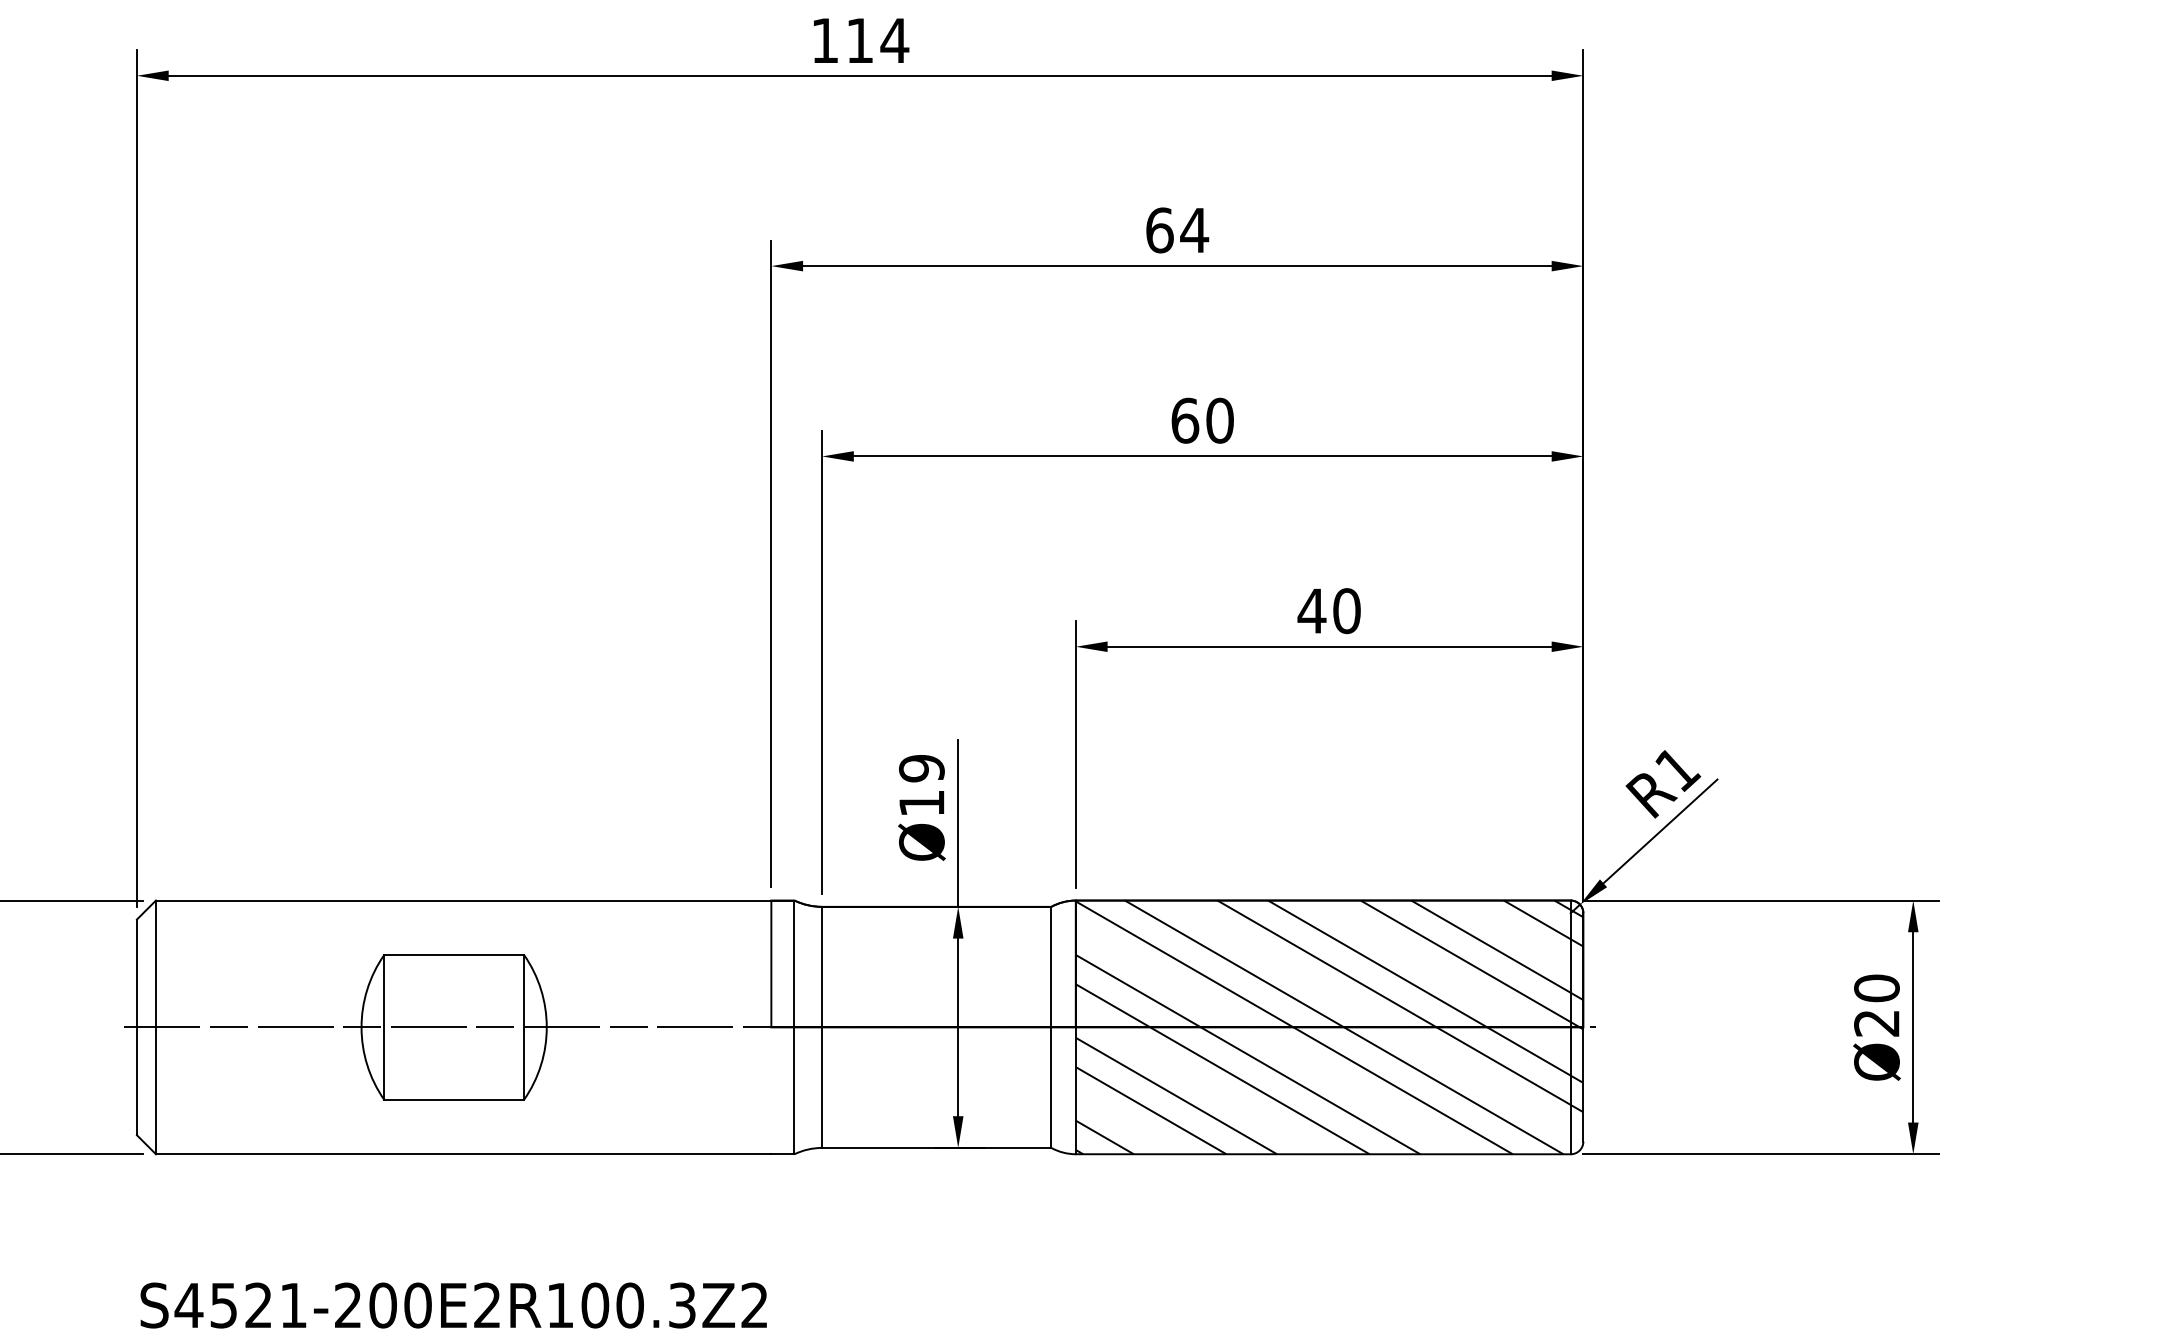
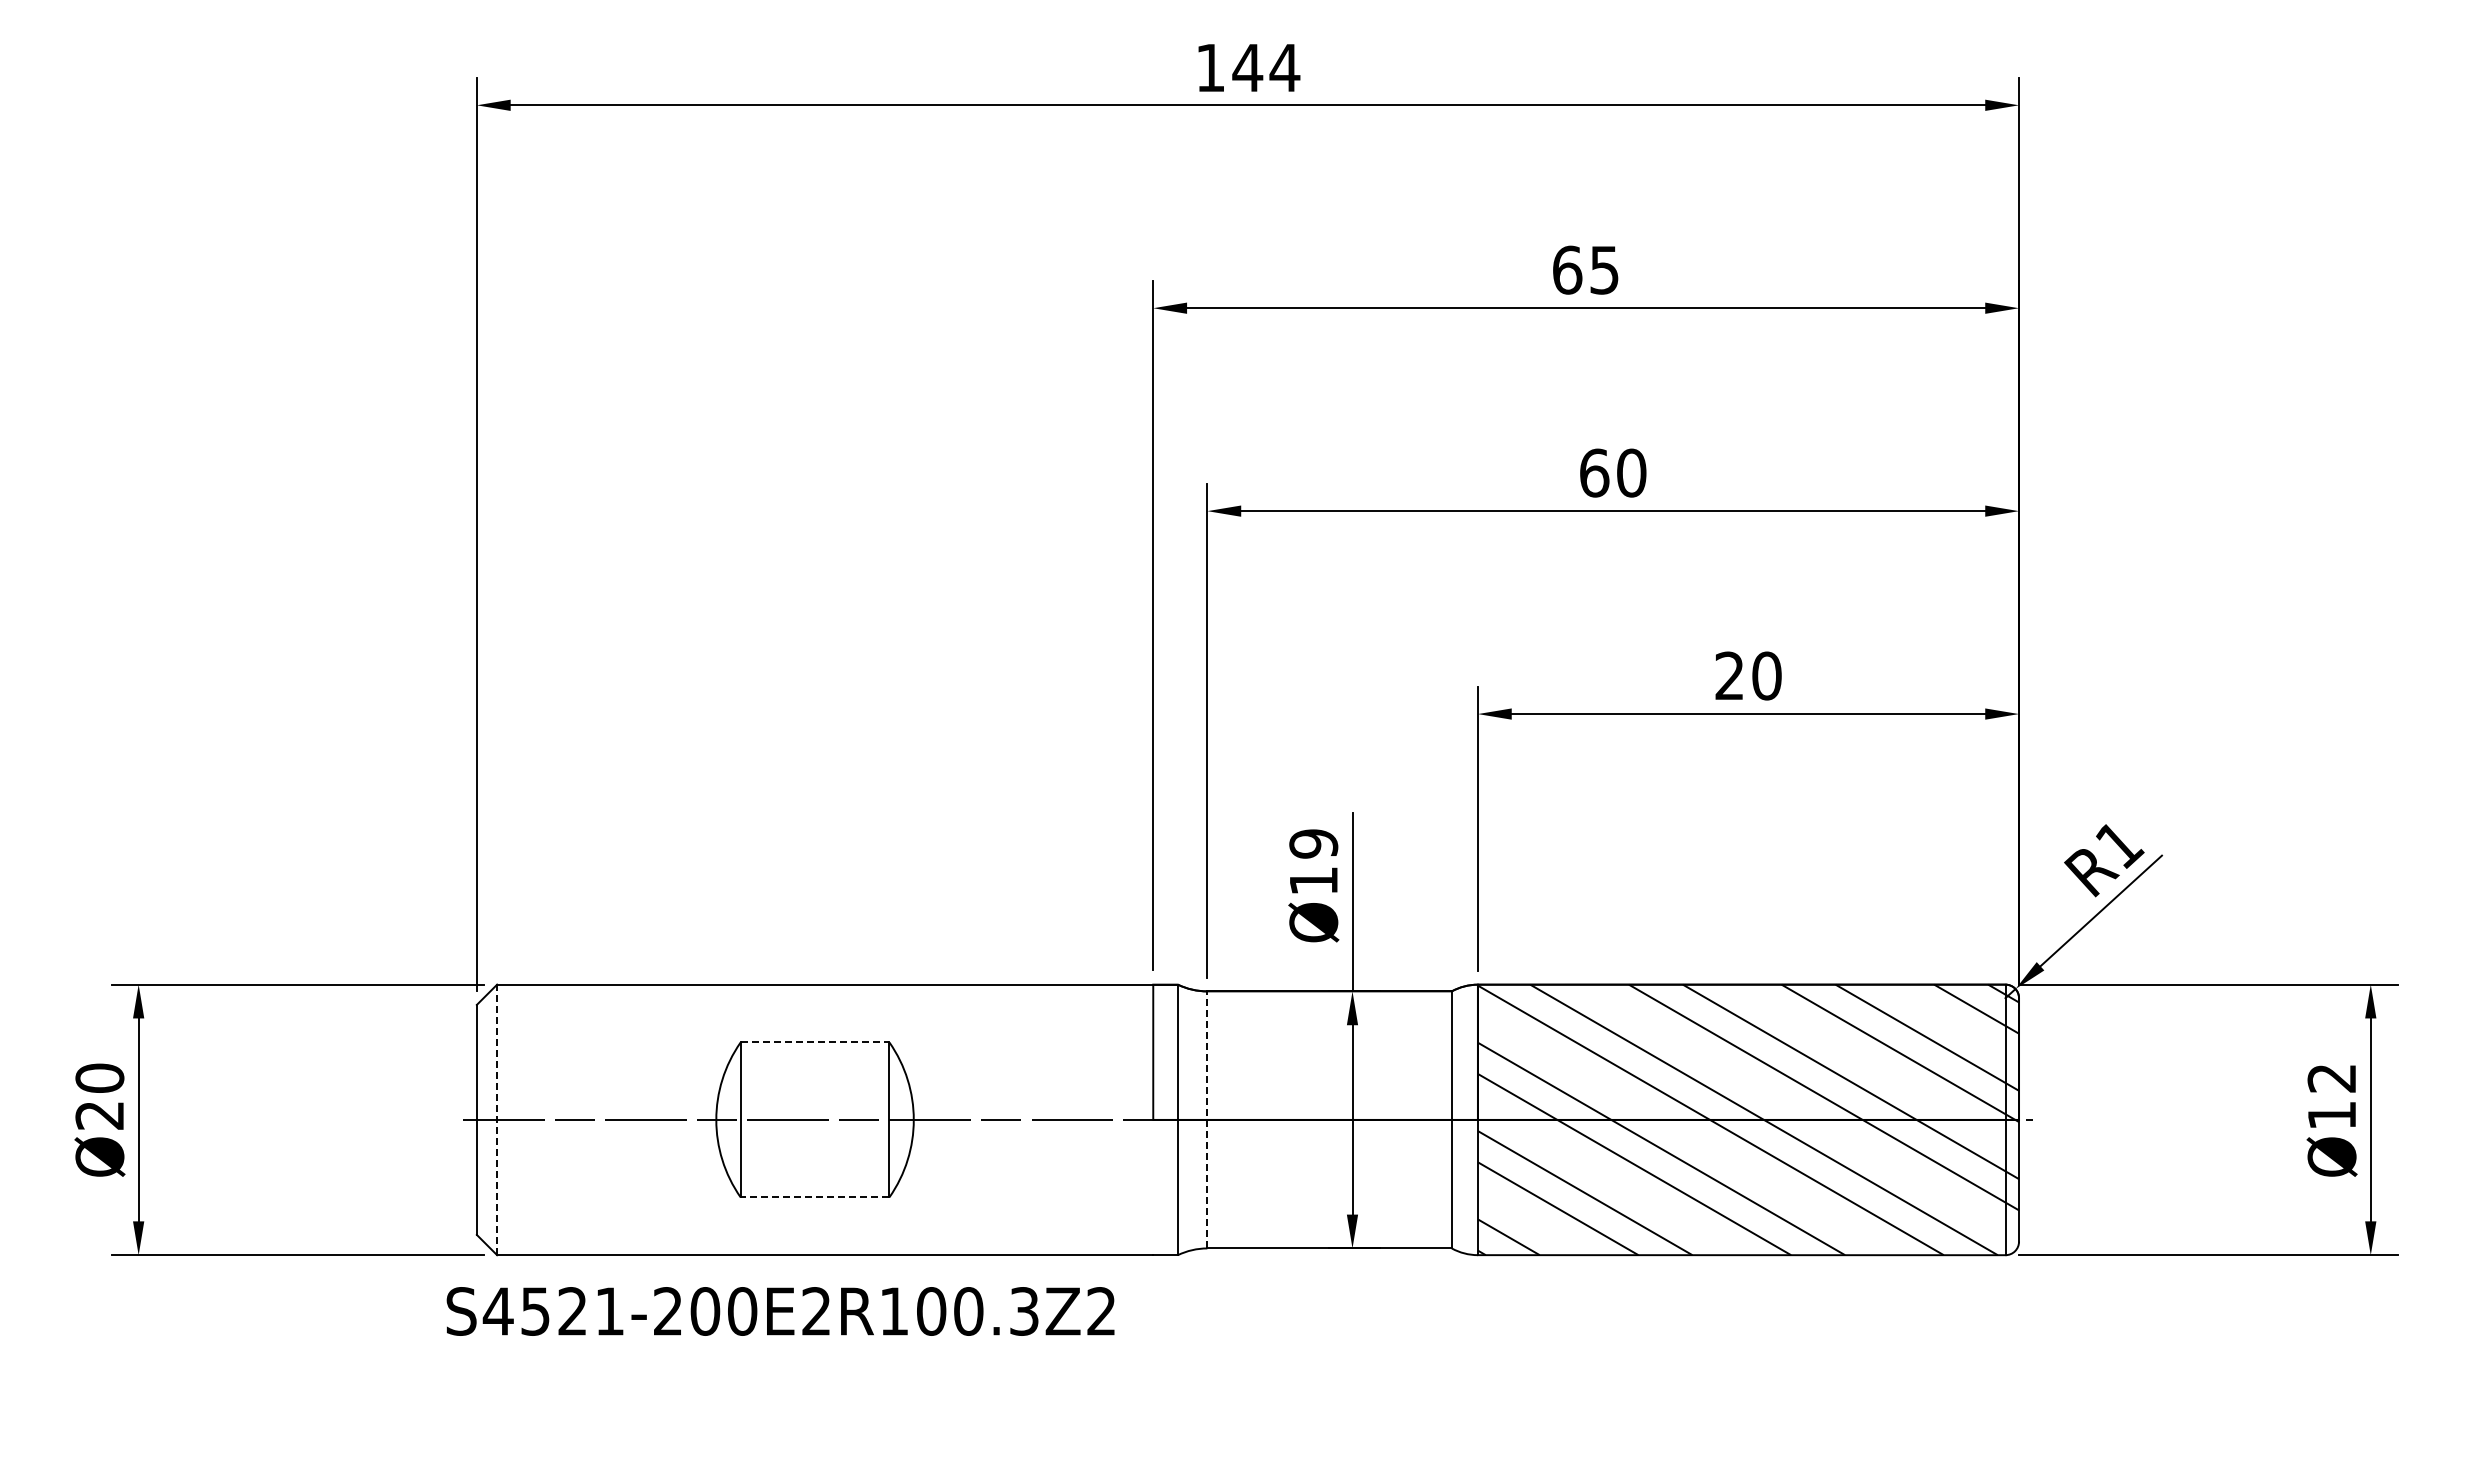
text: (859, 40) -> (1247, 67), 114 -> 144
text: (1194, 230) -> (1604, 270), 64 -> 65
text: (1311, 610) -> (1729, 675), 40 -> 20
line: (454, 954) -> (815, 1042), solid -> dashed
text: (1876, 1005) -> (2331, 1096), Ø20 -> Ø12
line: (156, 1027) -> (497, 1119), solid -> dashed
line: (822, 1027) -> (1207, 1119), solid -> dashed
line: (453, 1100) -> (814, 1197), solid -> dashed
text: (453, 1305) -> (780, 1311), moved

